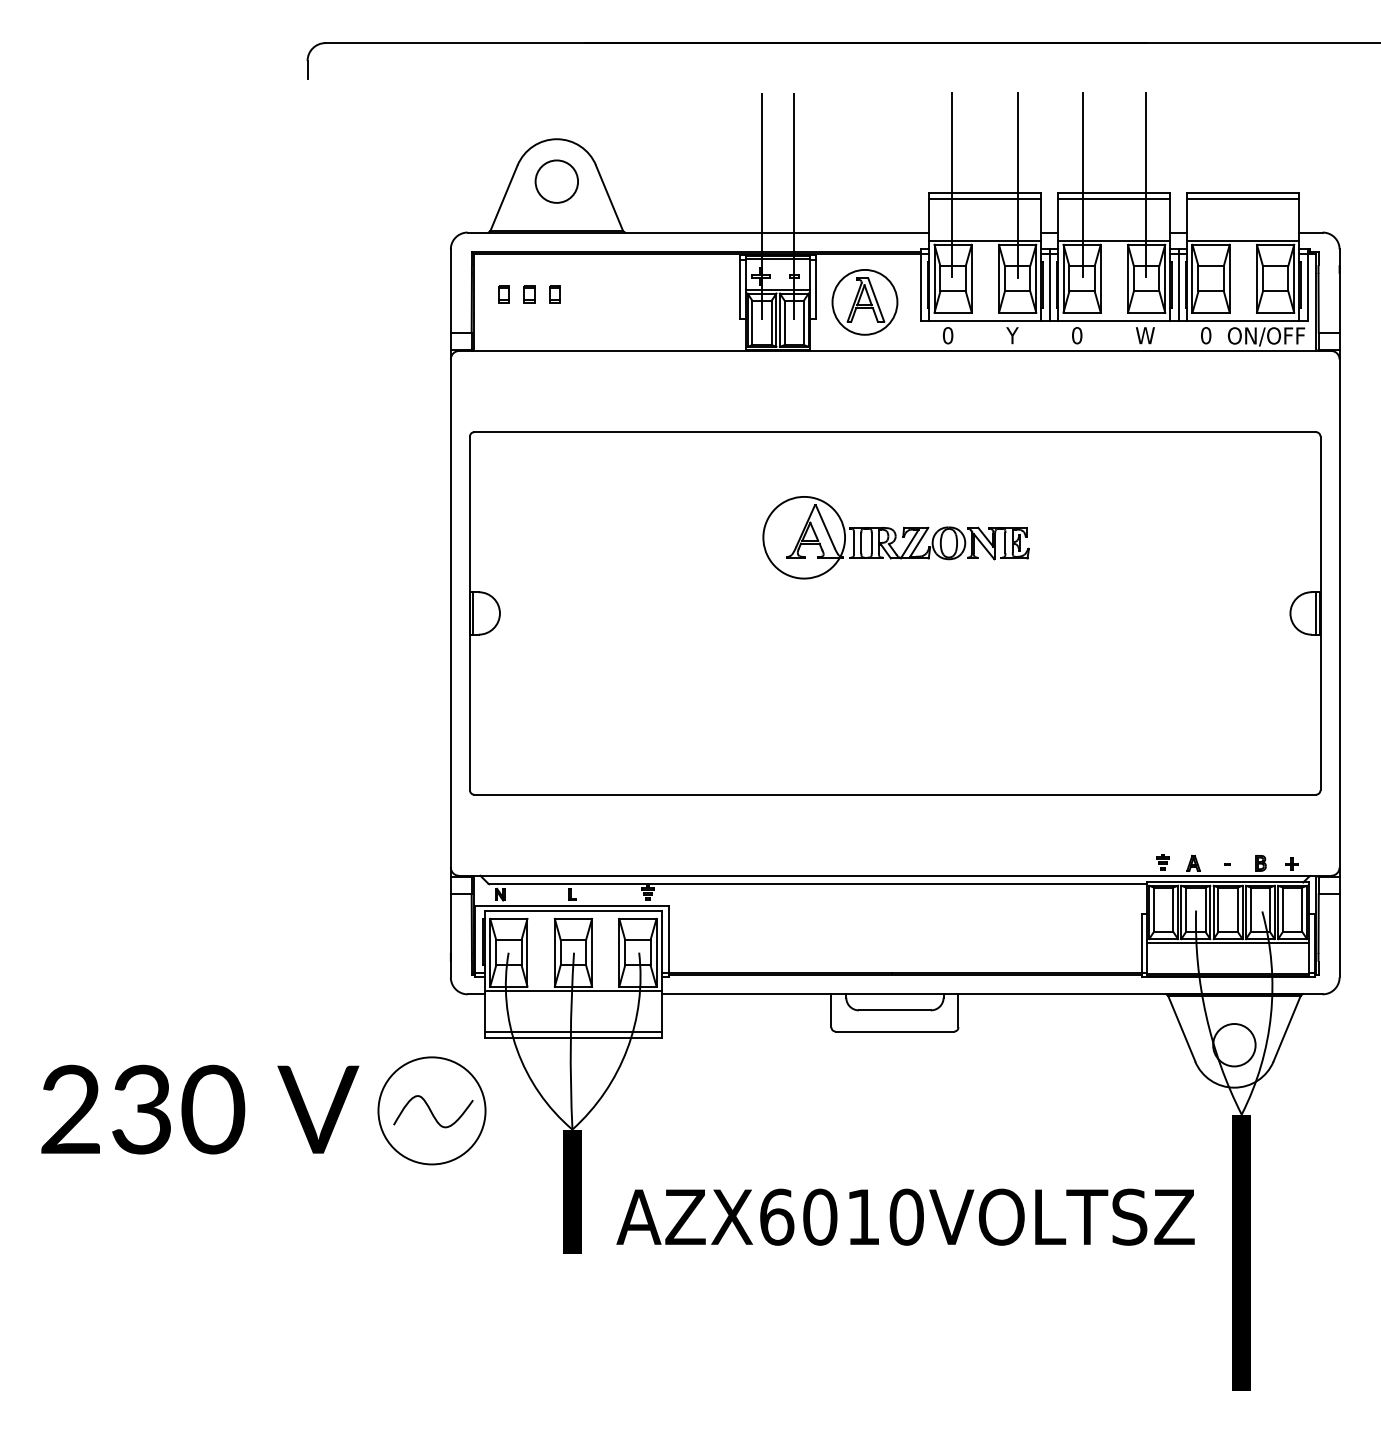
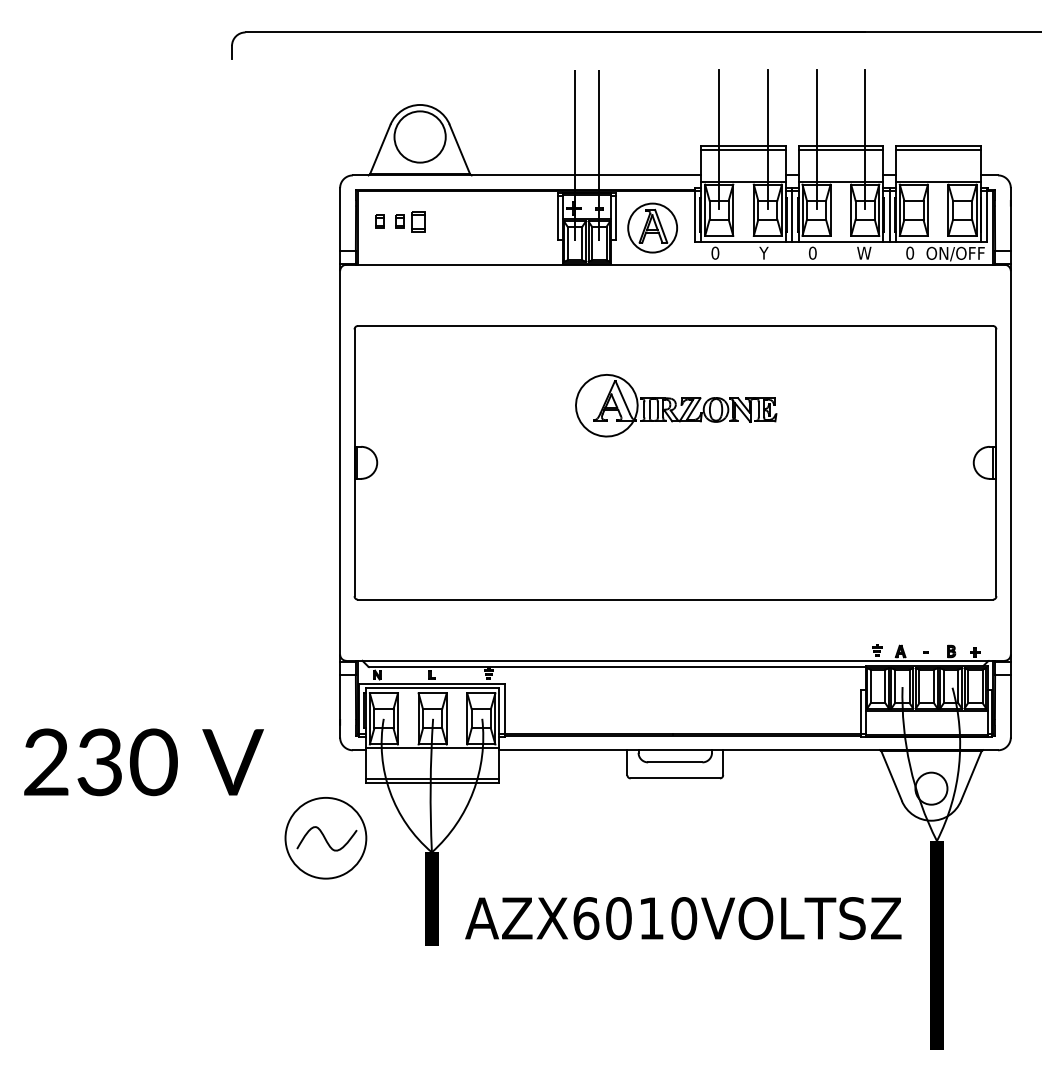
circle: (557, 182) -> (420, 137), size x1.6
part: (554, 293) -> (418, 221), size x1.6
text: (199, 1109) -> (143, 762), moved

